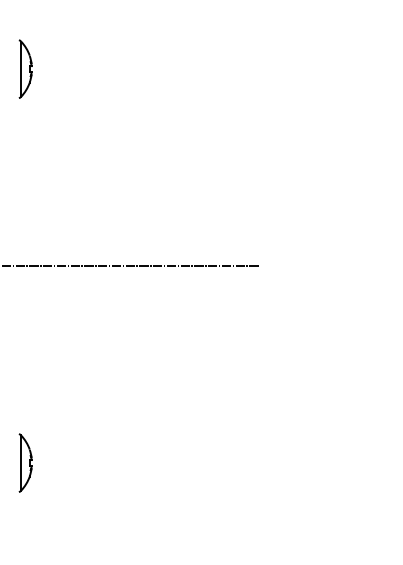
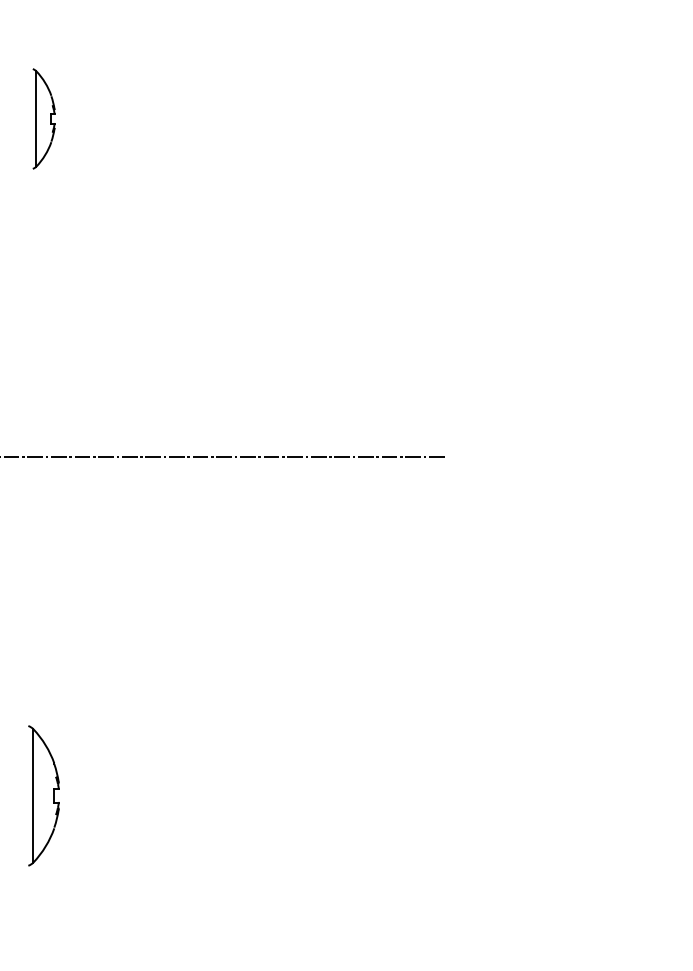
part: (25, 462) -> (44, 794), size x1.4

